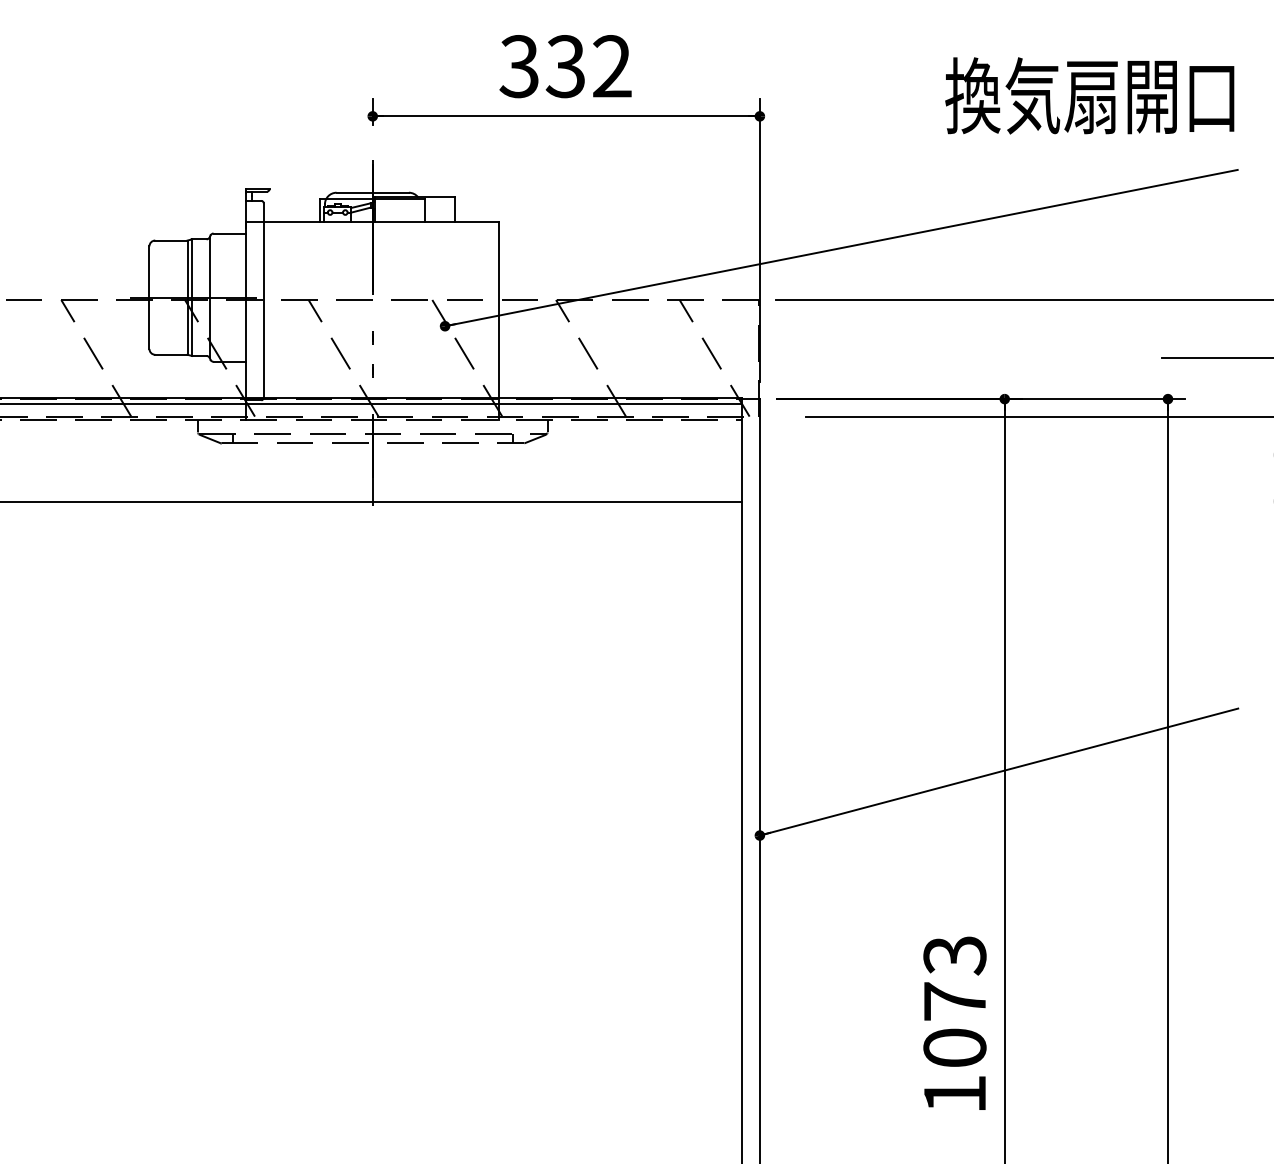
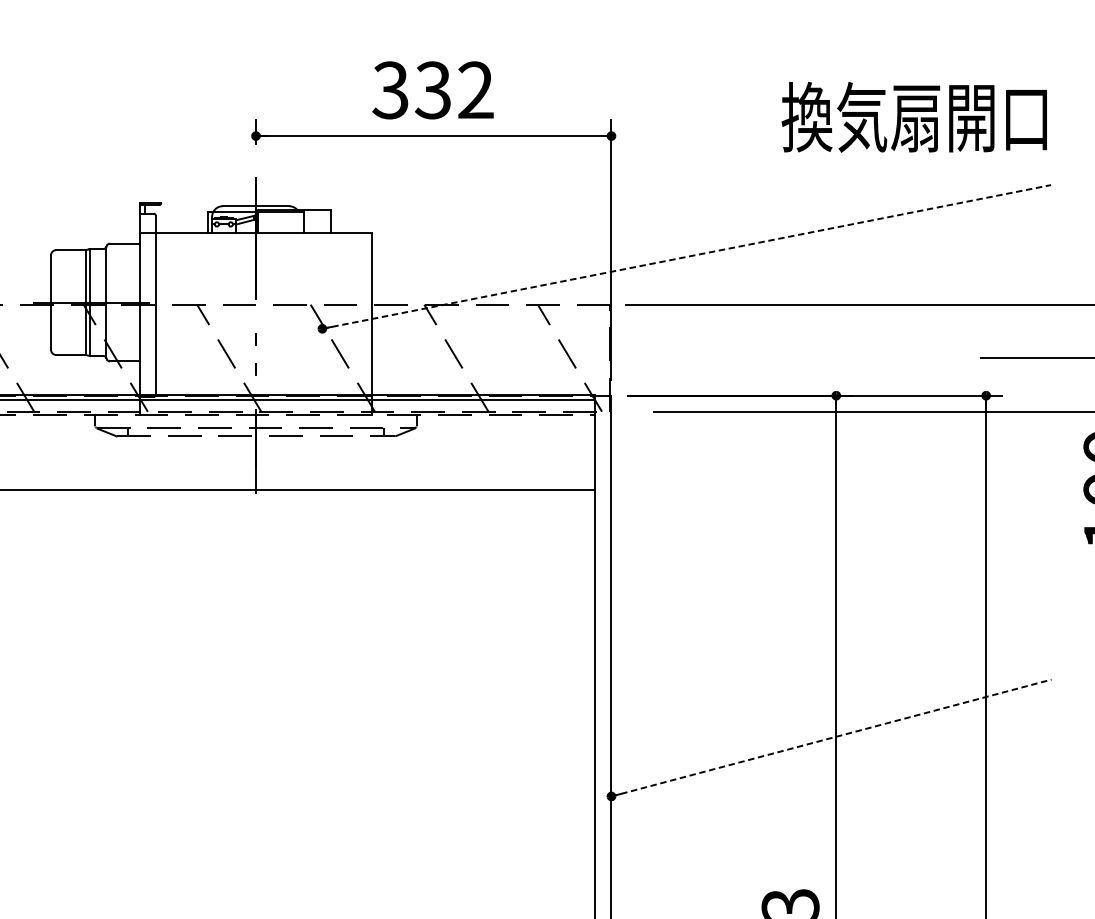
line: (842, 247) -> (687, 256), solid -> dashed
line: (999, 771) -> (831, 737), solid -> dashed

